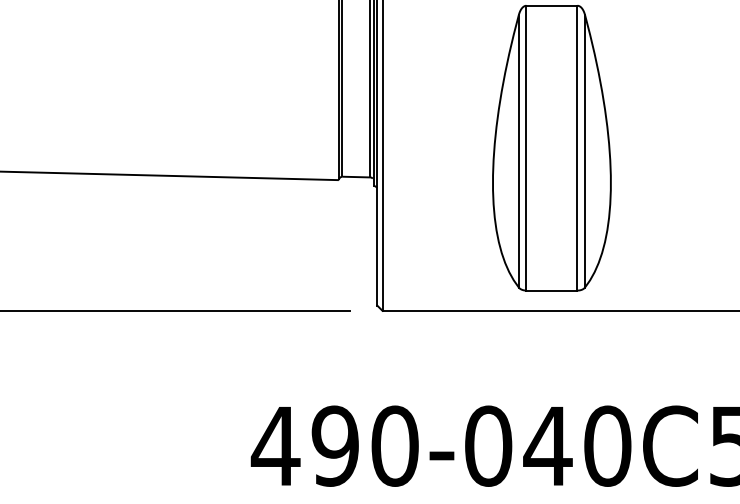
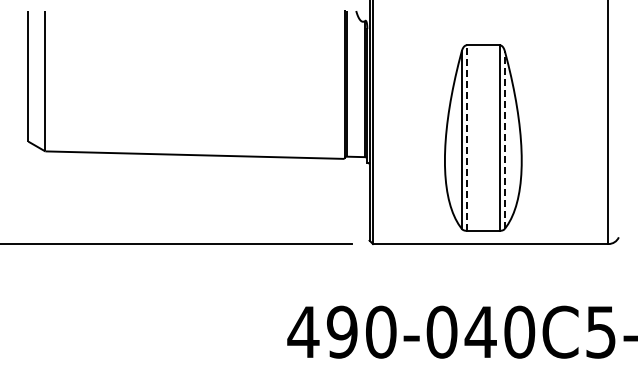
line: (526, 148) -> (466, 138), solid -> dashed
line: (584, 151) -> (504, 140), solid -> dashed

